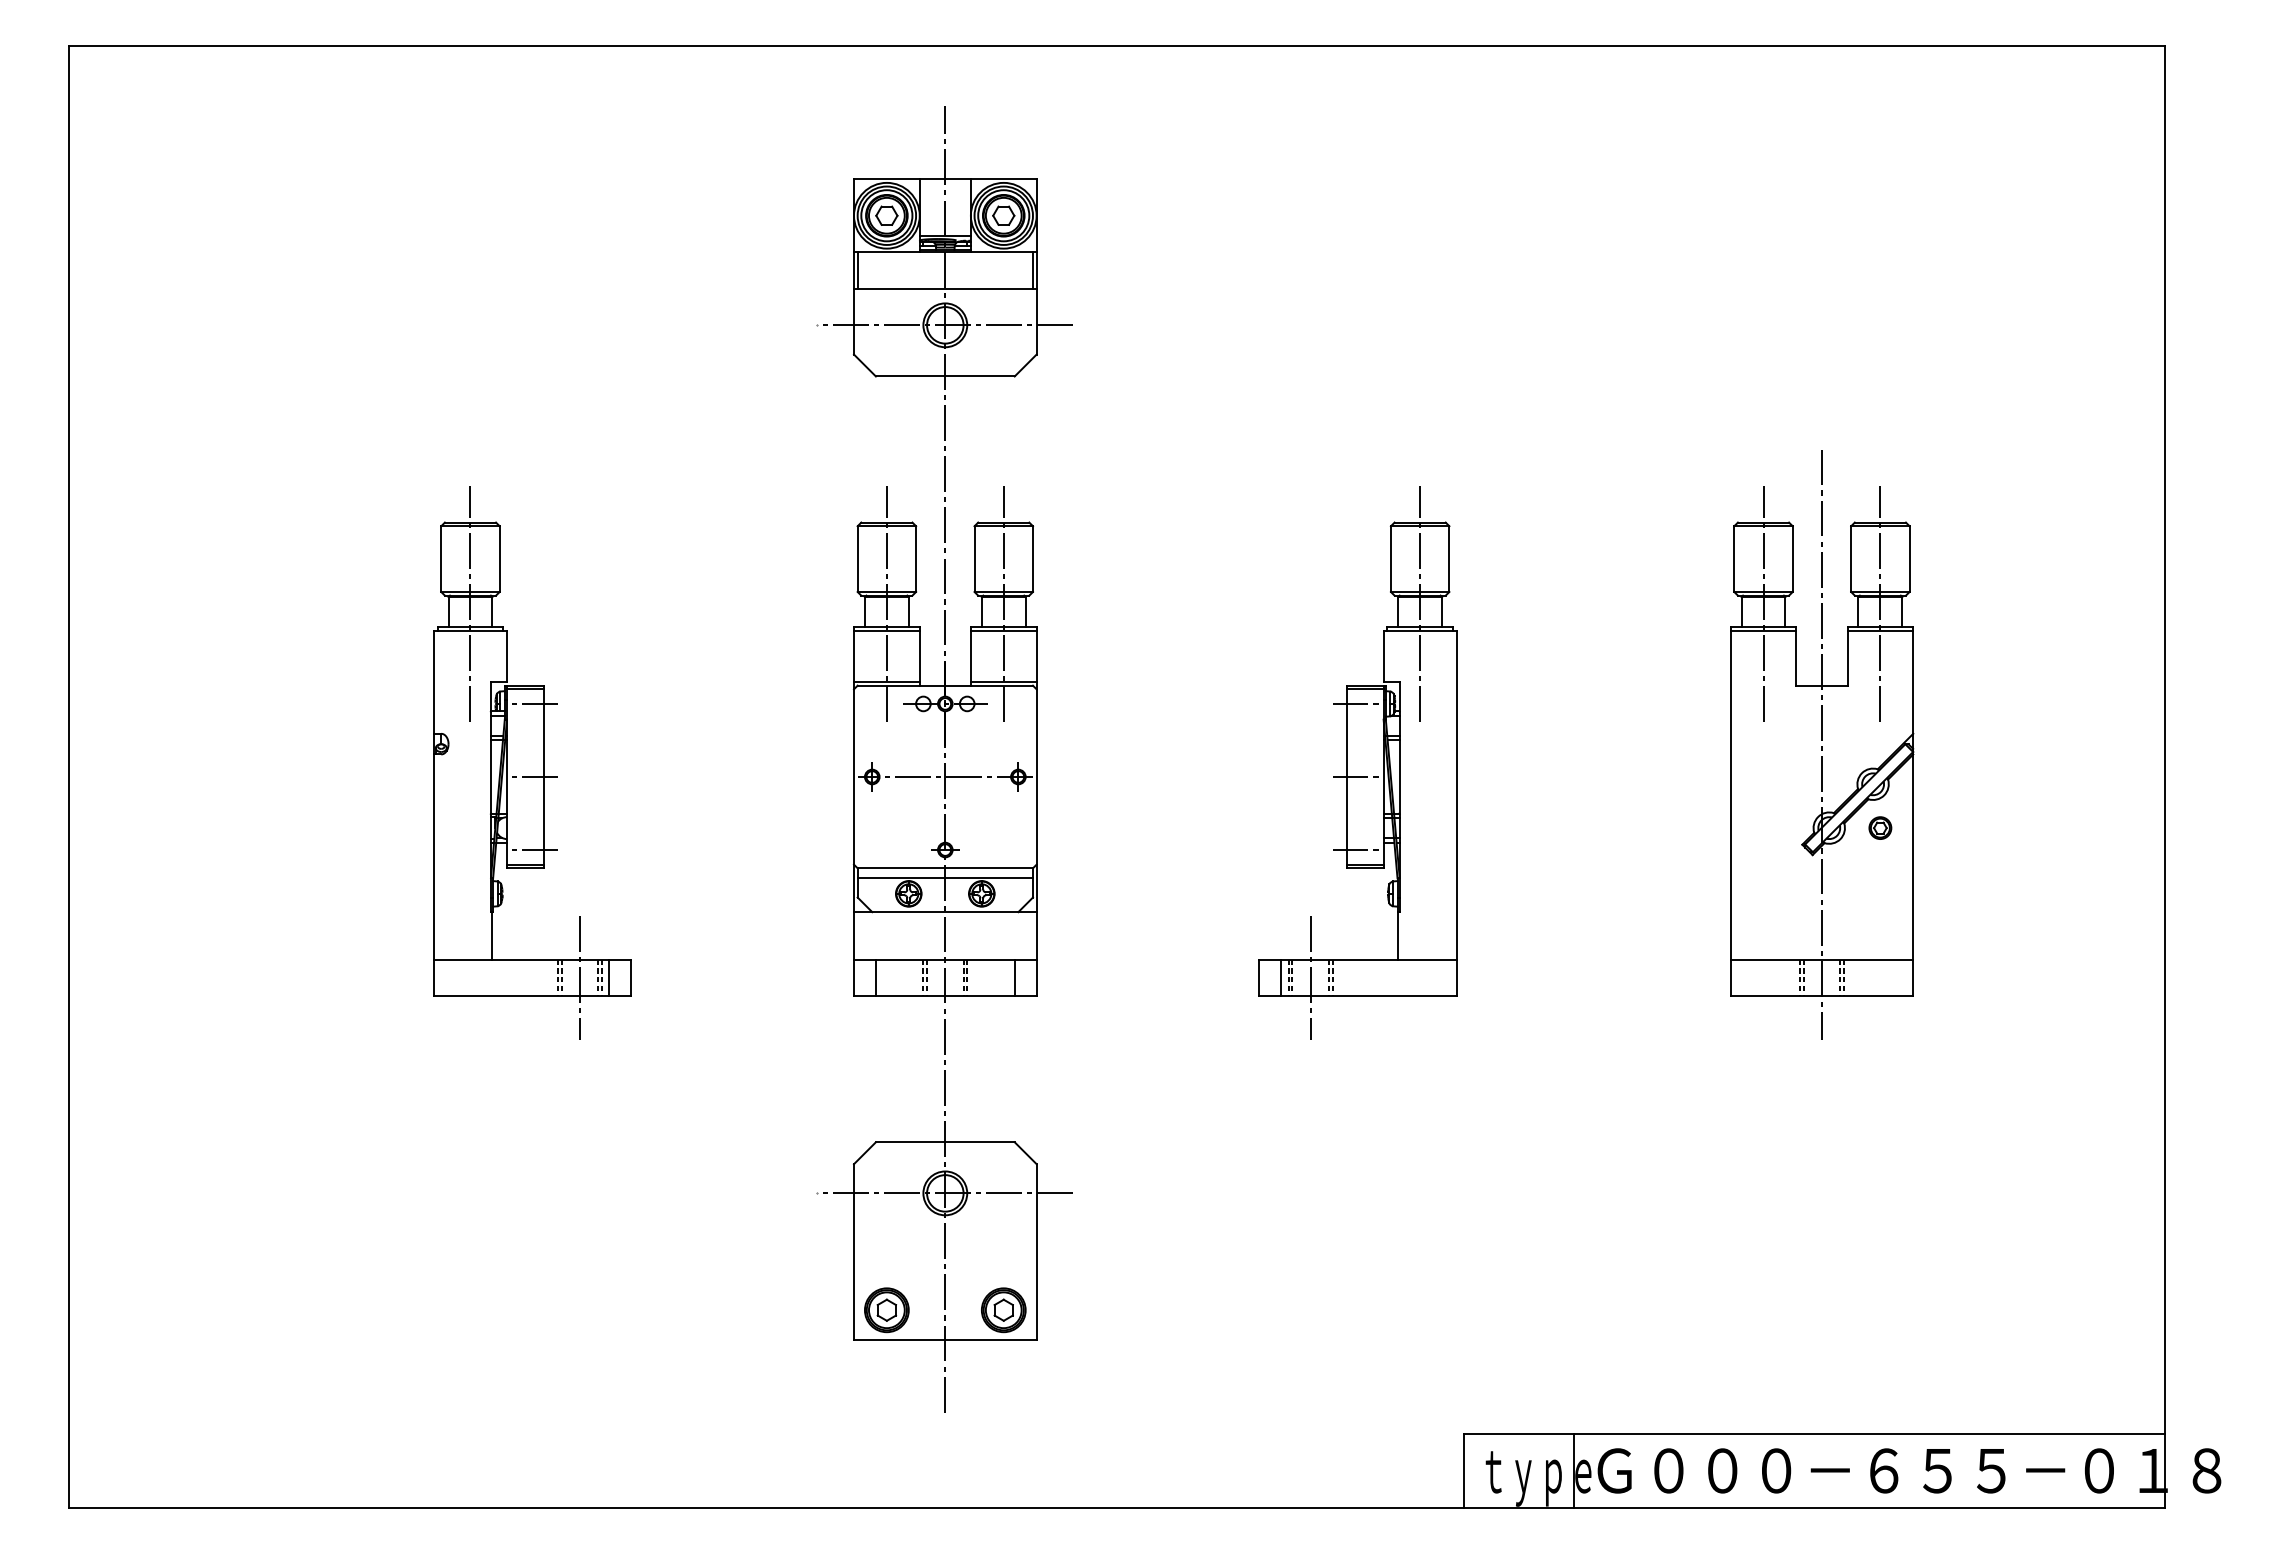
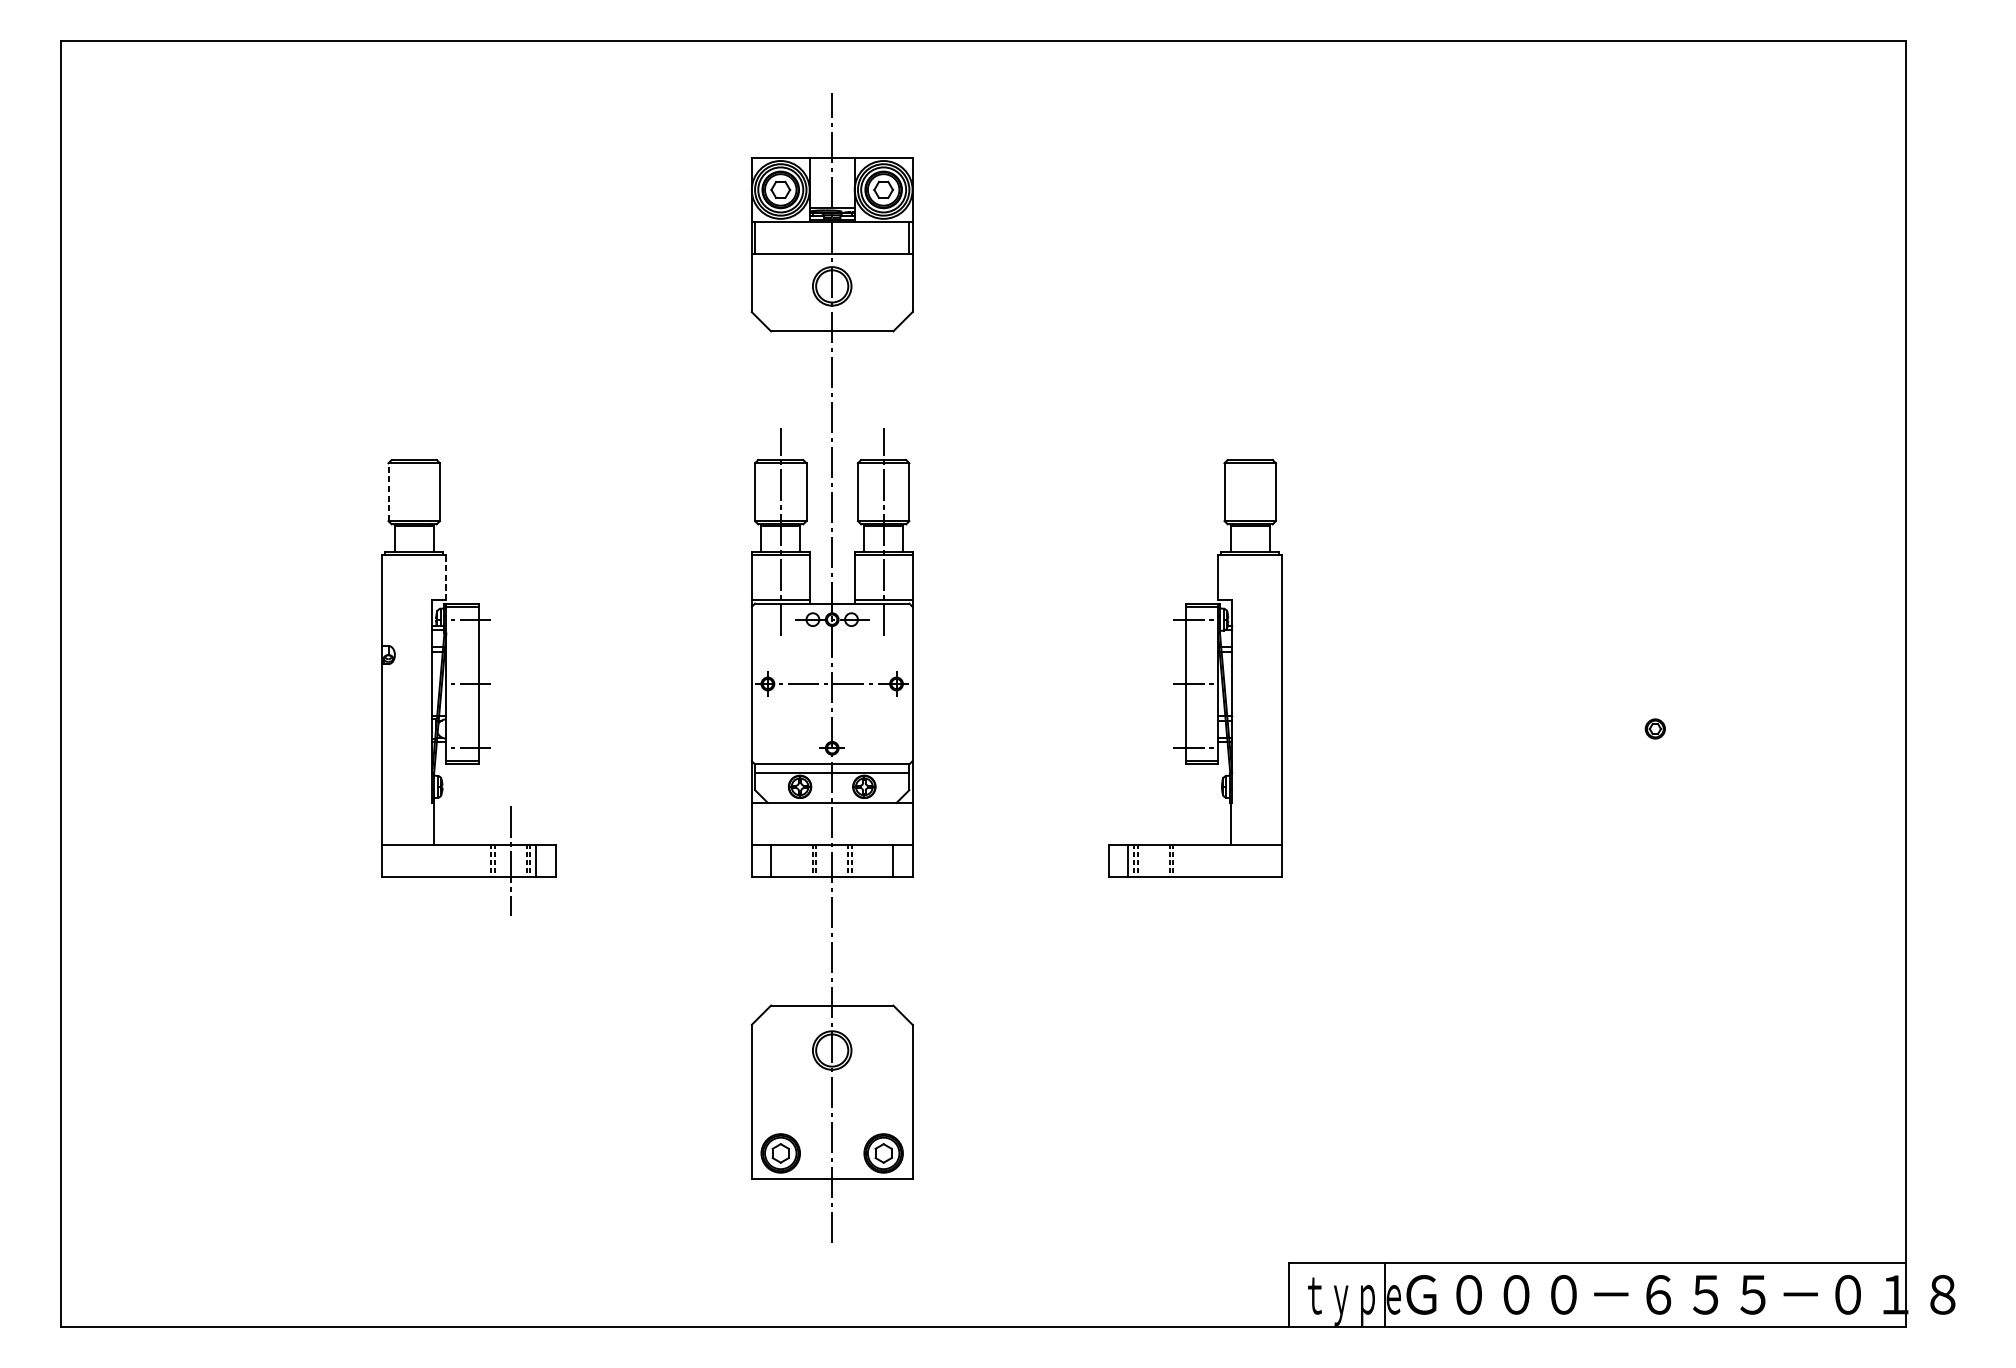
line: (945, 325) -> (832, 286), removed
line: (441, 559) -> (388, 492), solid -> dashed
line: (470, 604) -> (414, 532), removed
line: (1420, 604) -> (1250, 532), removed
line: (507, 656) -> (446, 577), solid -> dashed
part: (1822, 744) -> (1604, 655), removed
line: (1310, 977) -> (1153, 860), removed
line: (945, 1193) -> (832, 1050), removed

